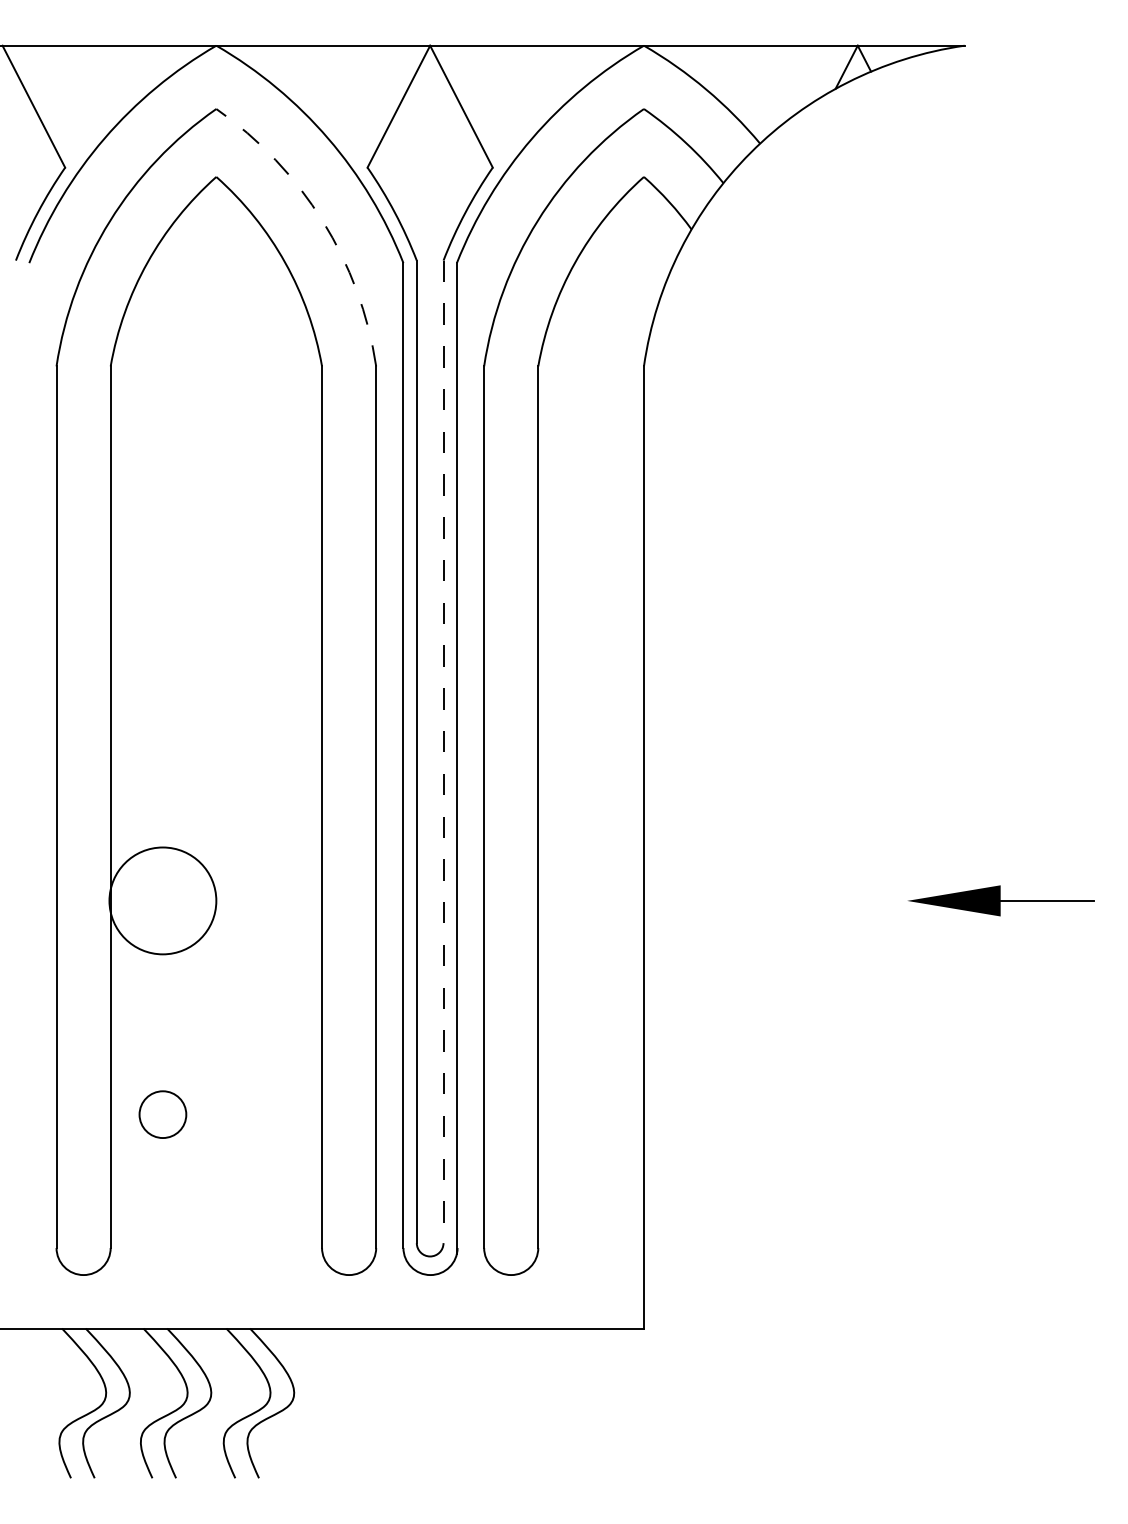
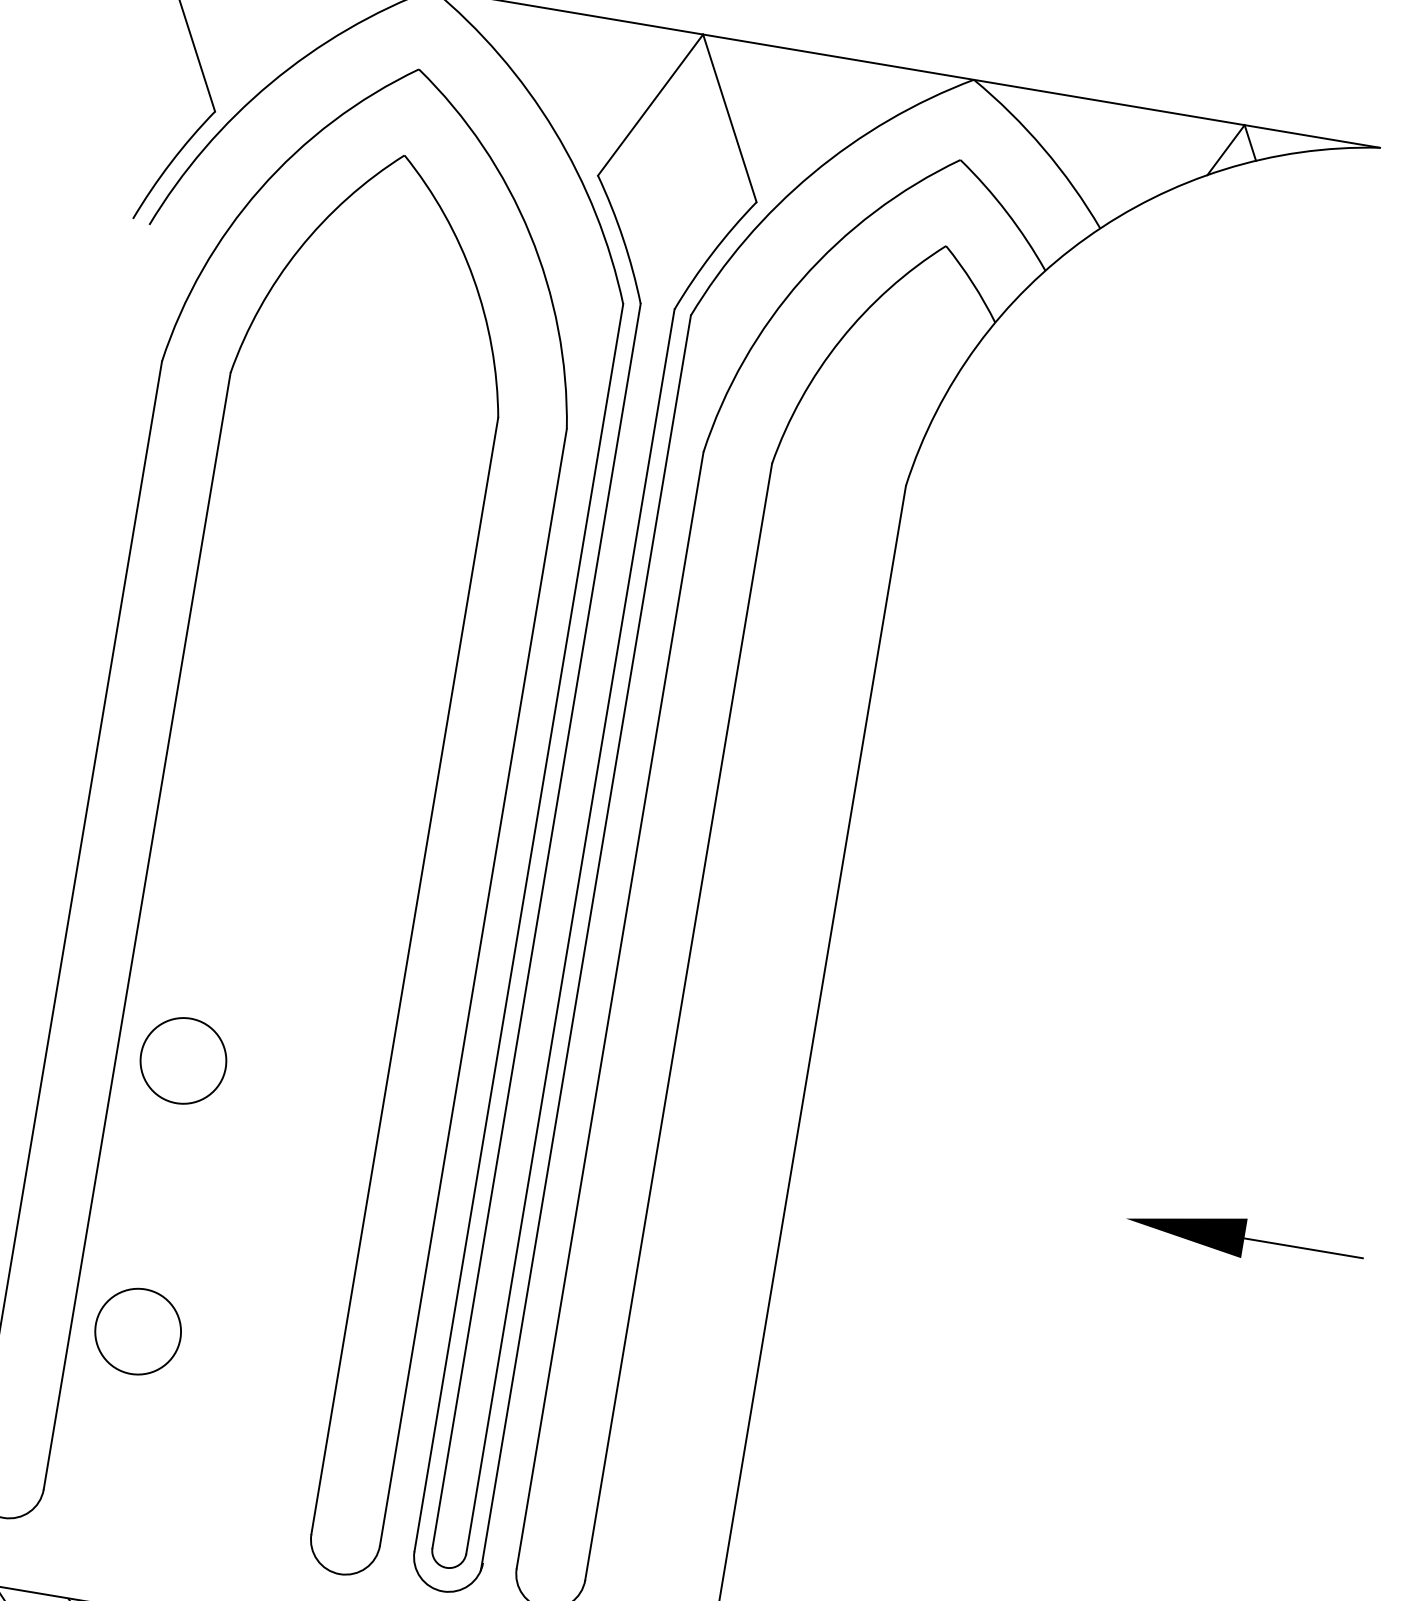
arc: (322, 221) -> (529, 234), dashed -> solid
line: (443, 752) -> (570, 932), dashed -> solid
circle: (162, 900) -> (183, 1060), size x0.62
circle: (162, 1114) -> (137, 1331), size x1.43

